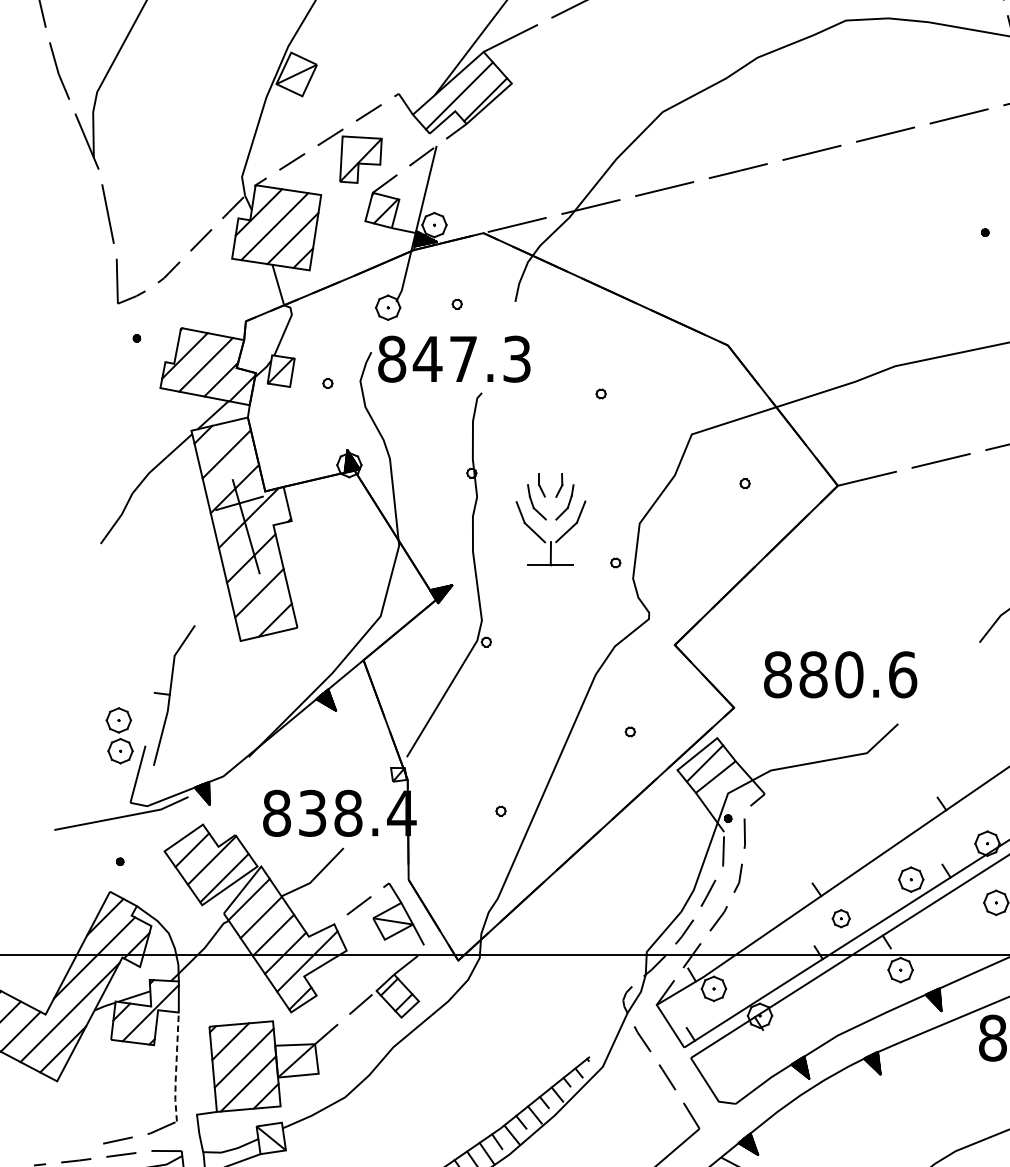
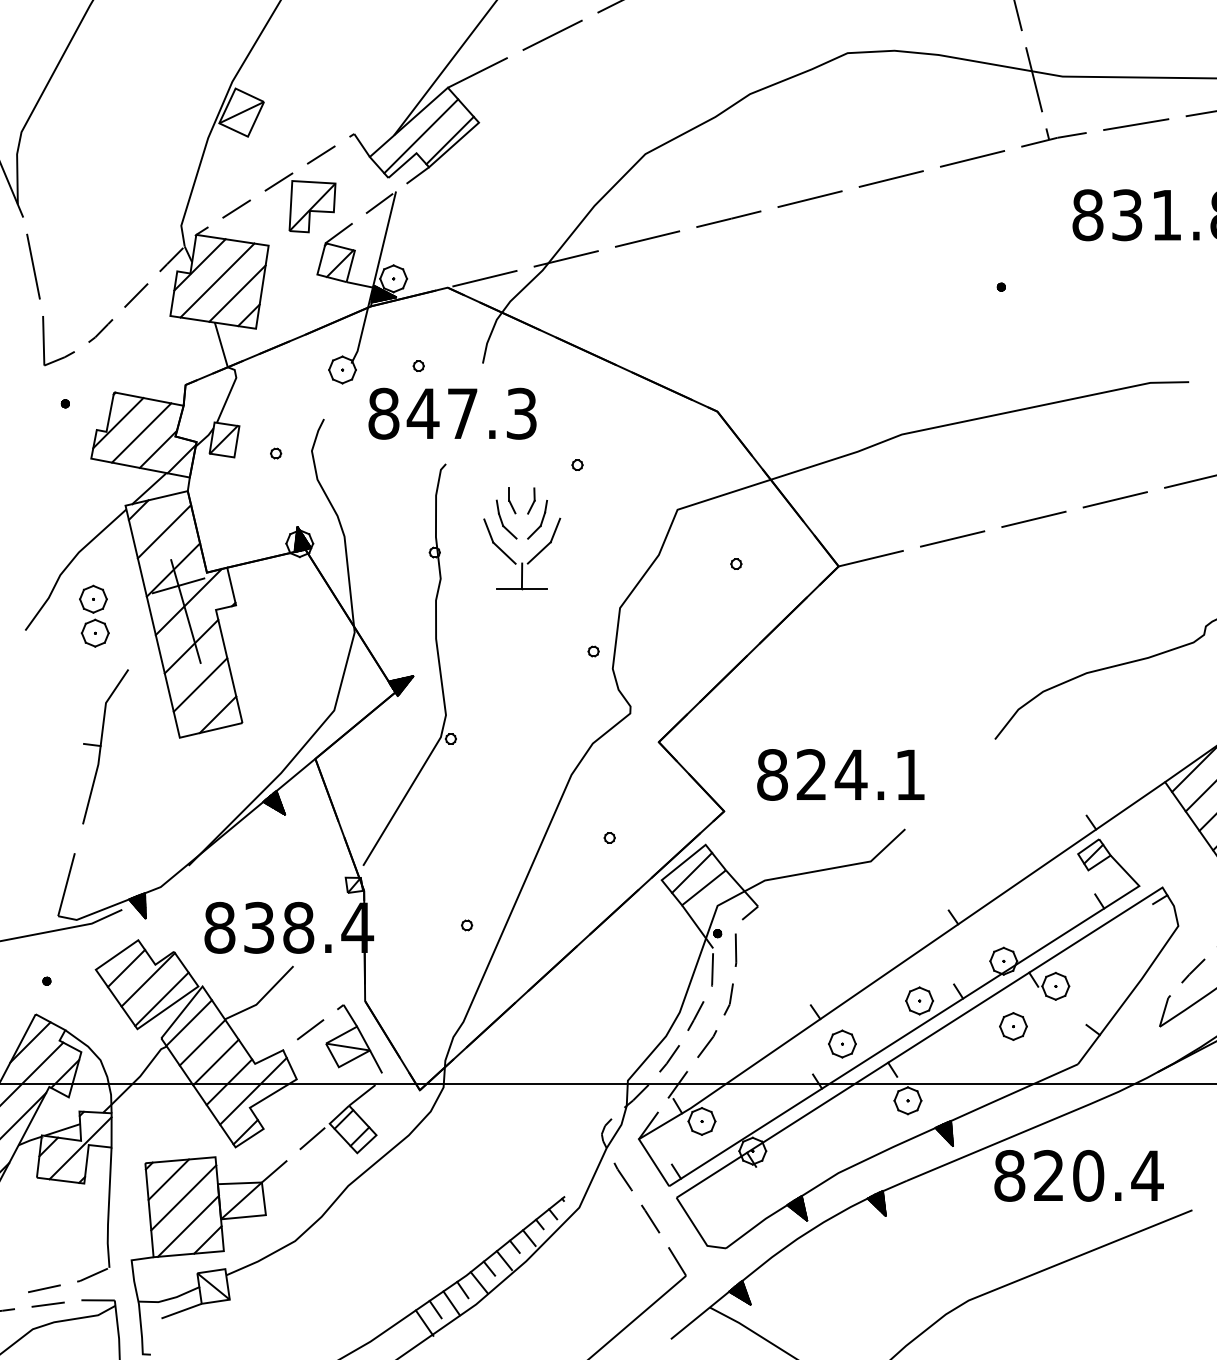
text: (454, 358) -> (452, 413), moved
part: (551, 519) -> (522, 538), moved
text: (858, 674) -> (861, 774), 880.6 -> 824.1
part: (174, 695) -> (105, 746), moved
part: (119, 735) -> (94, 615), moved
part: (841, 918) -> (842, 1043), size x1.43
line: (176, 1067) -> (108, 1208), dashed -> solid

